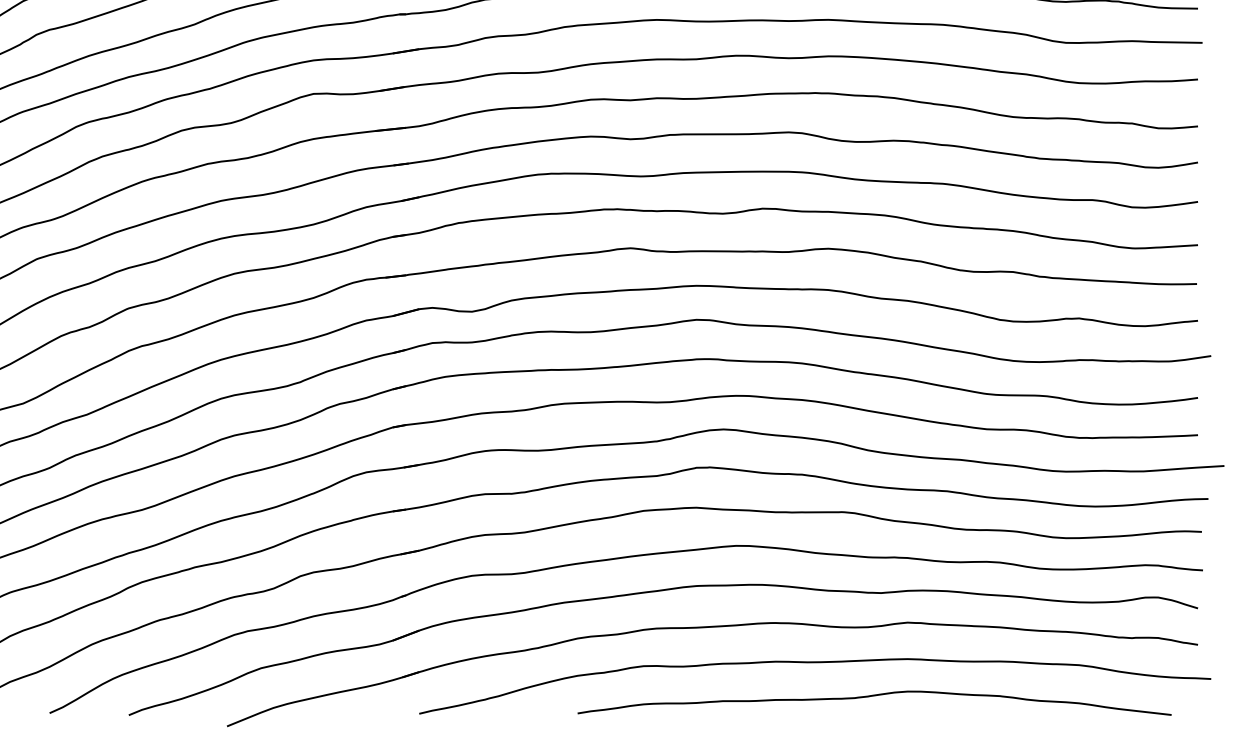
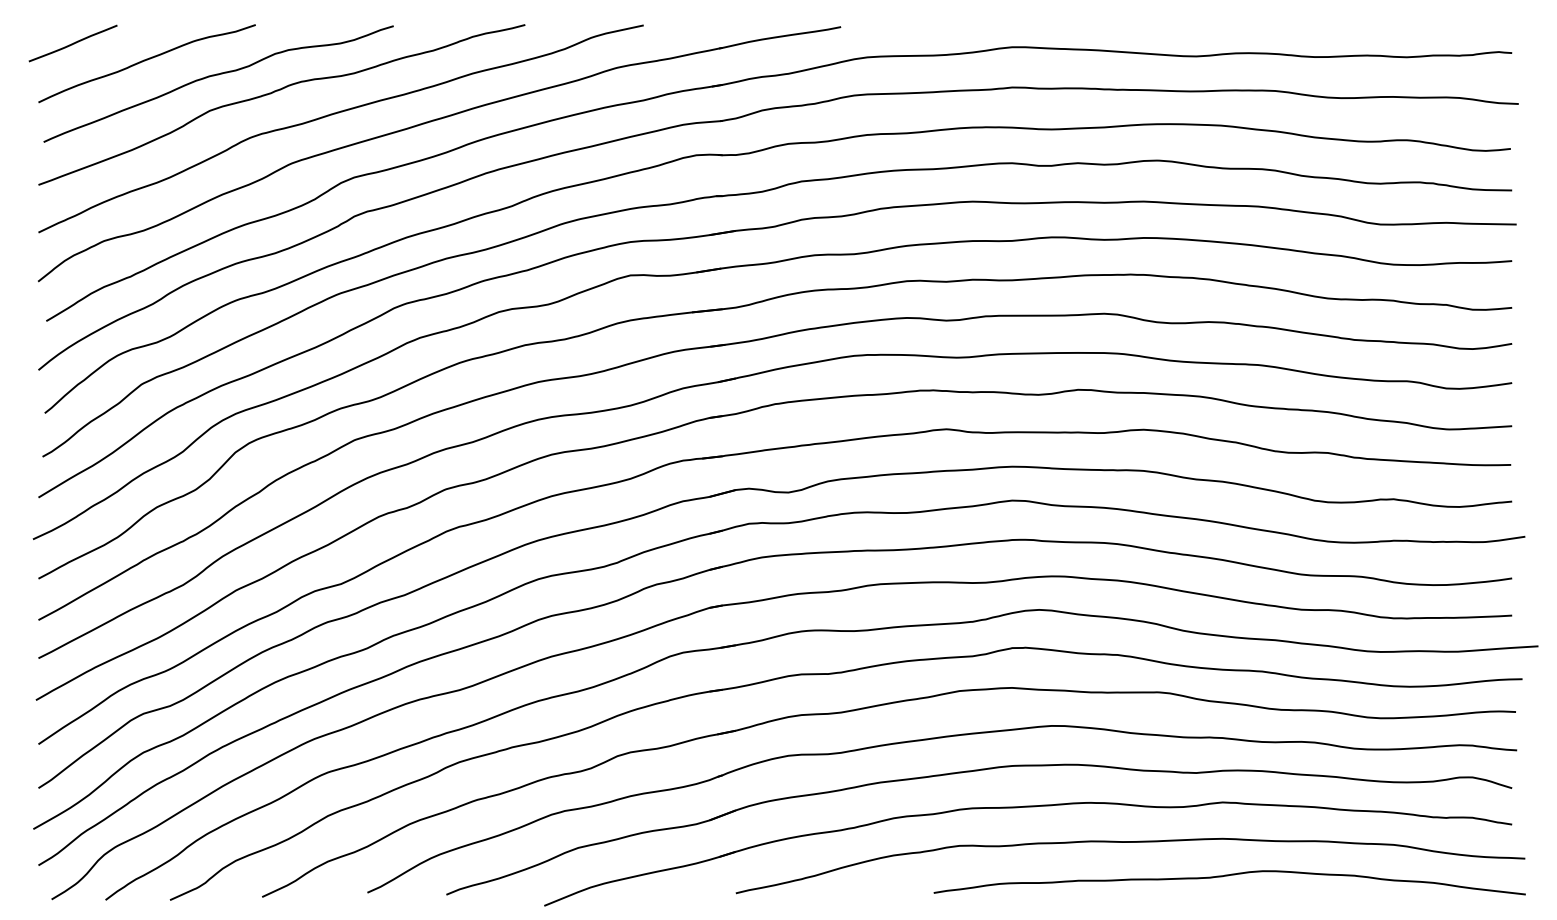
curve: (873, 696) -> (1228, 876), moved

